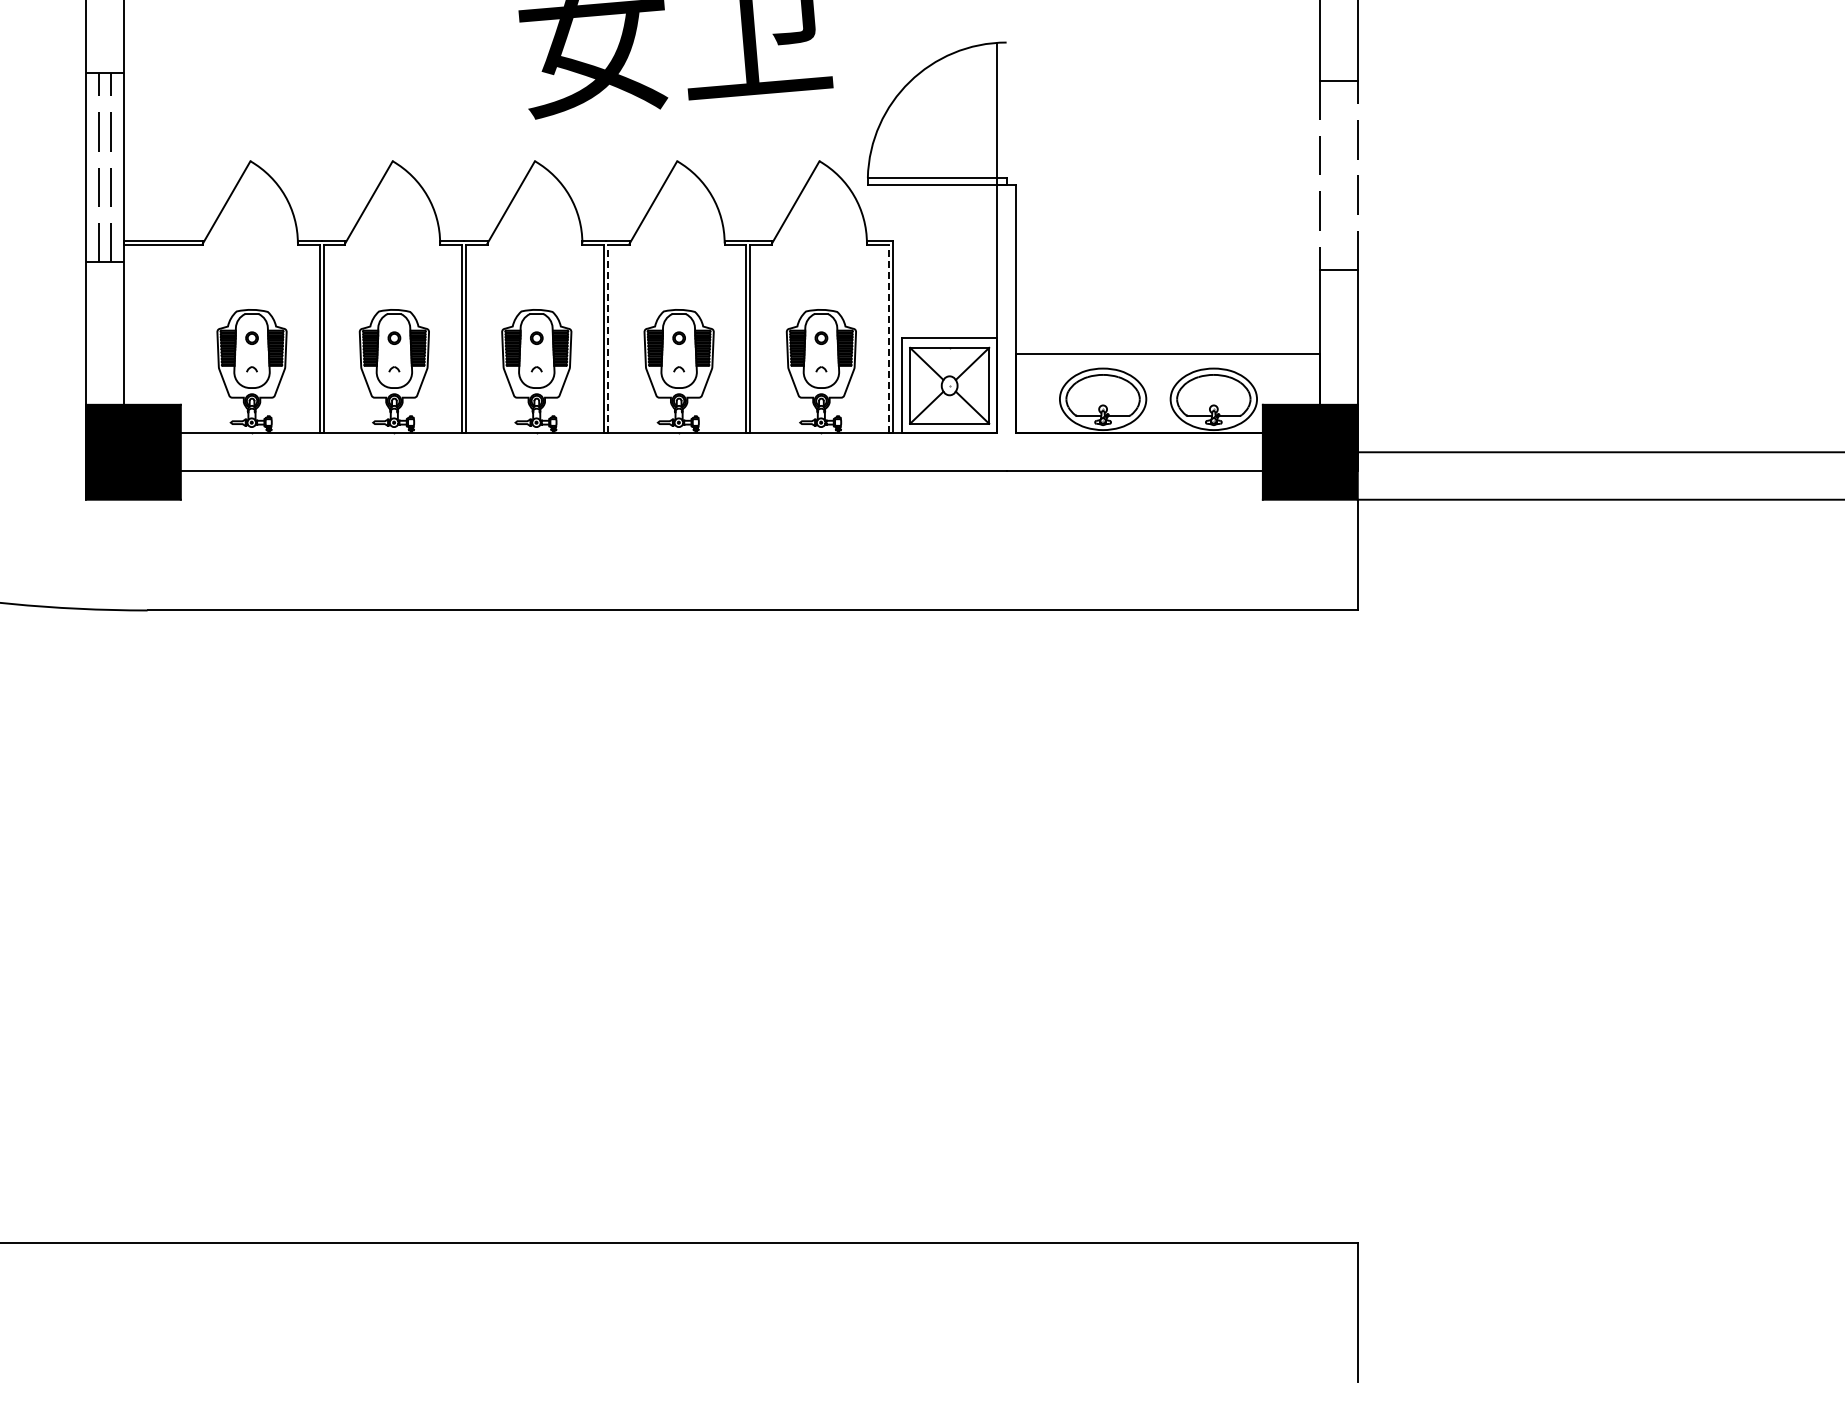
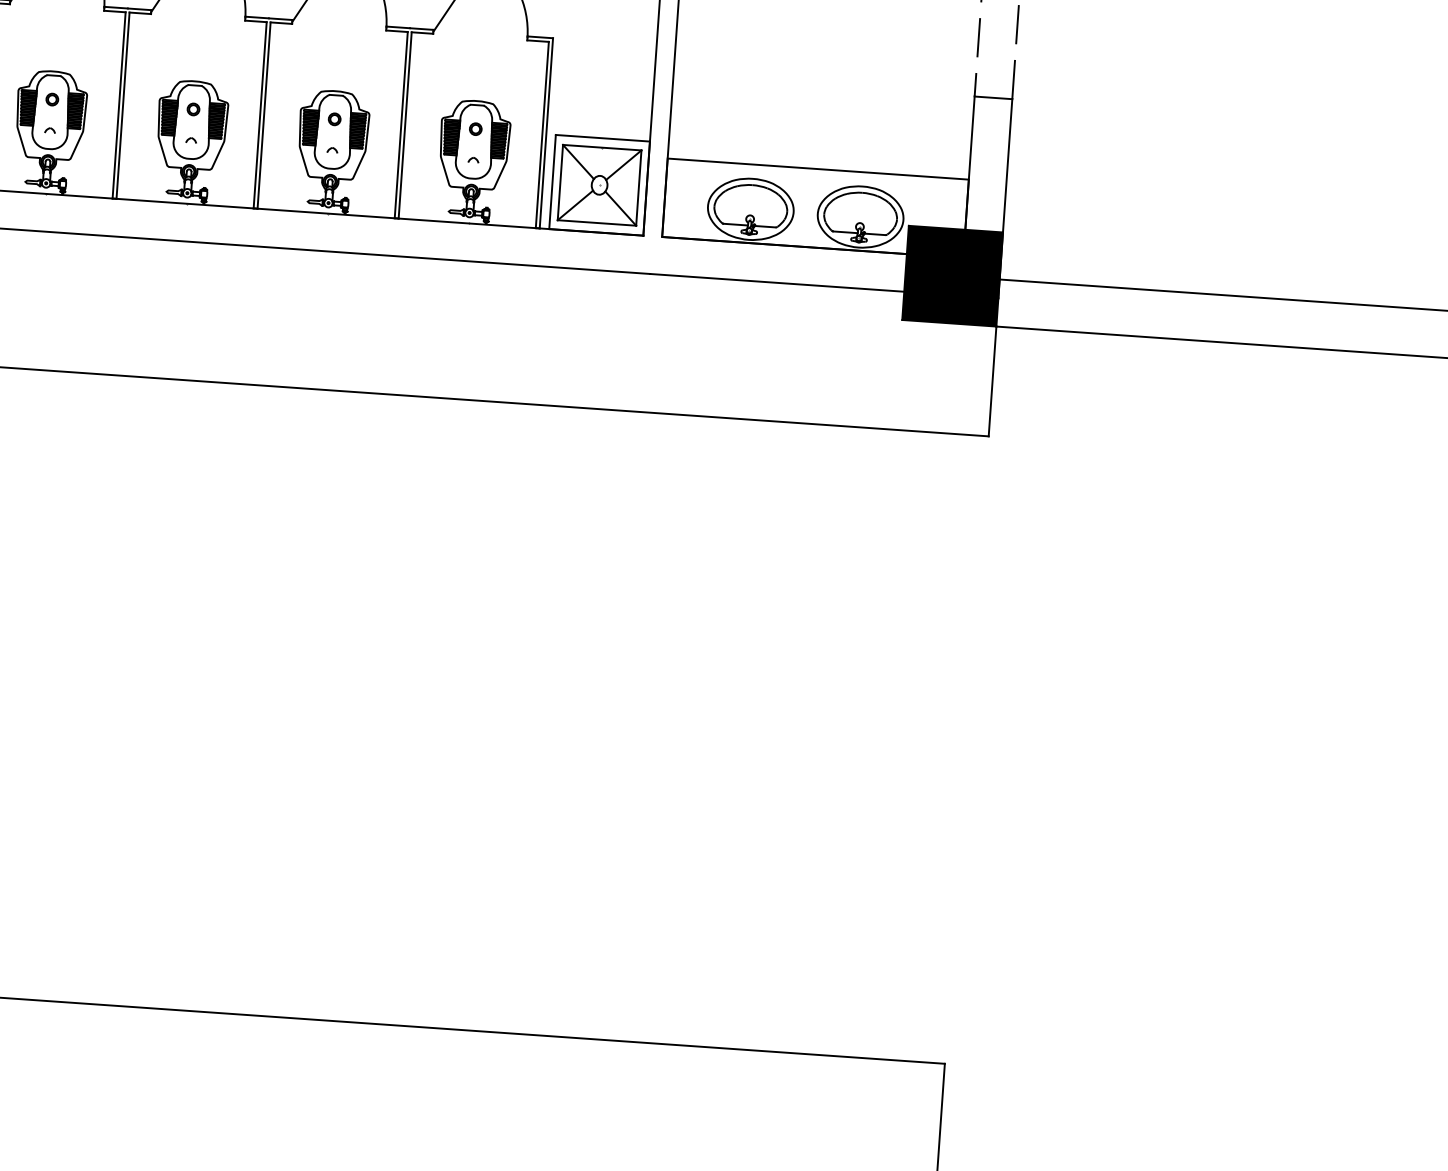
line: (608, 339) -> (264, 115), dashed -> solid
line: (888, 339) -> (542, 135), dashed -> solid

